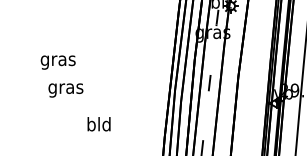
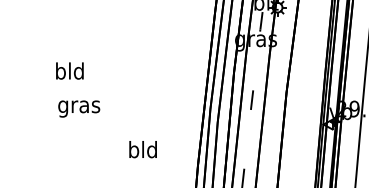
text: (57, 60) -> (69, 72), gras -> bld
text: (98, 124) -> (142, 149), moved

